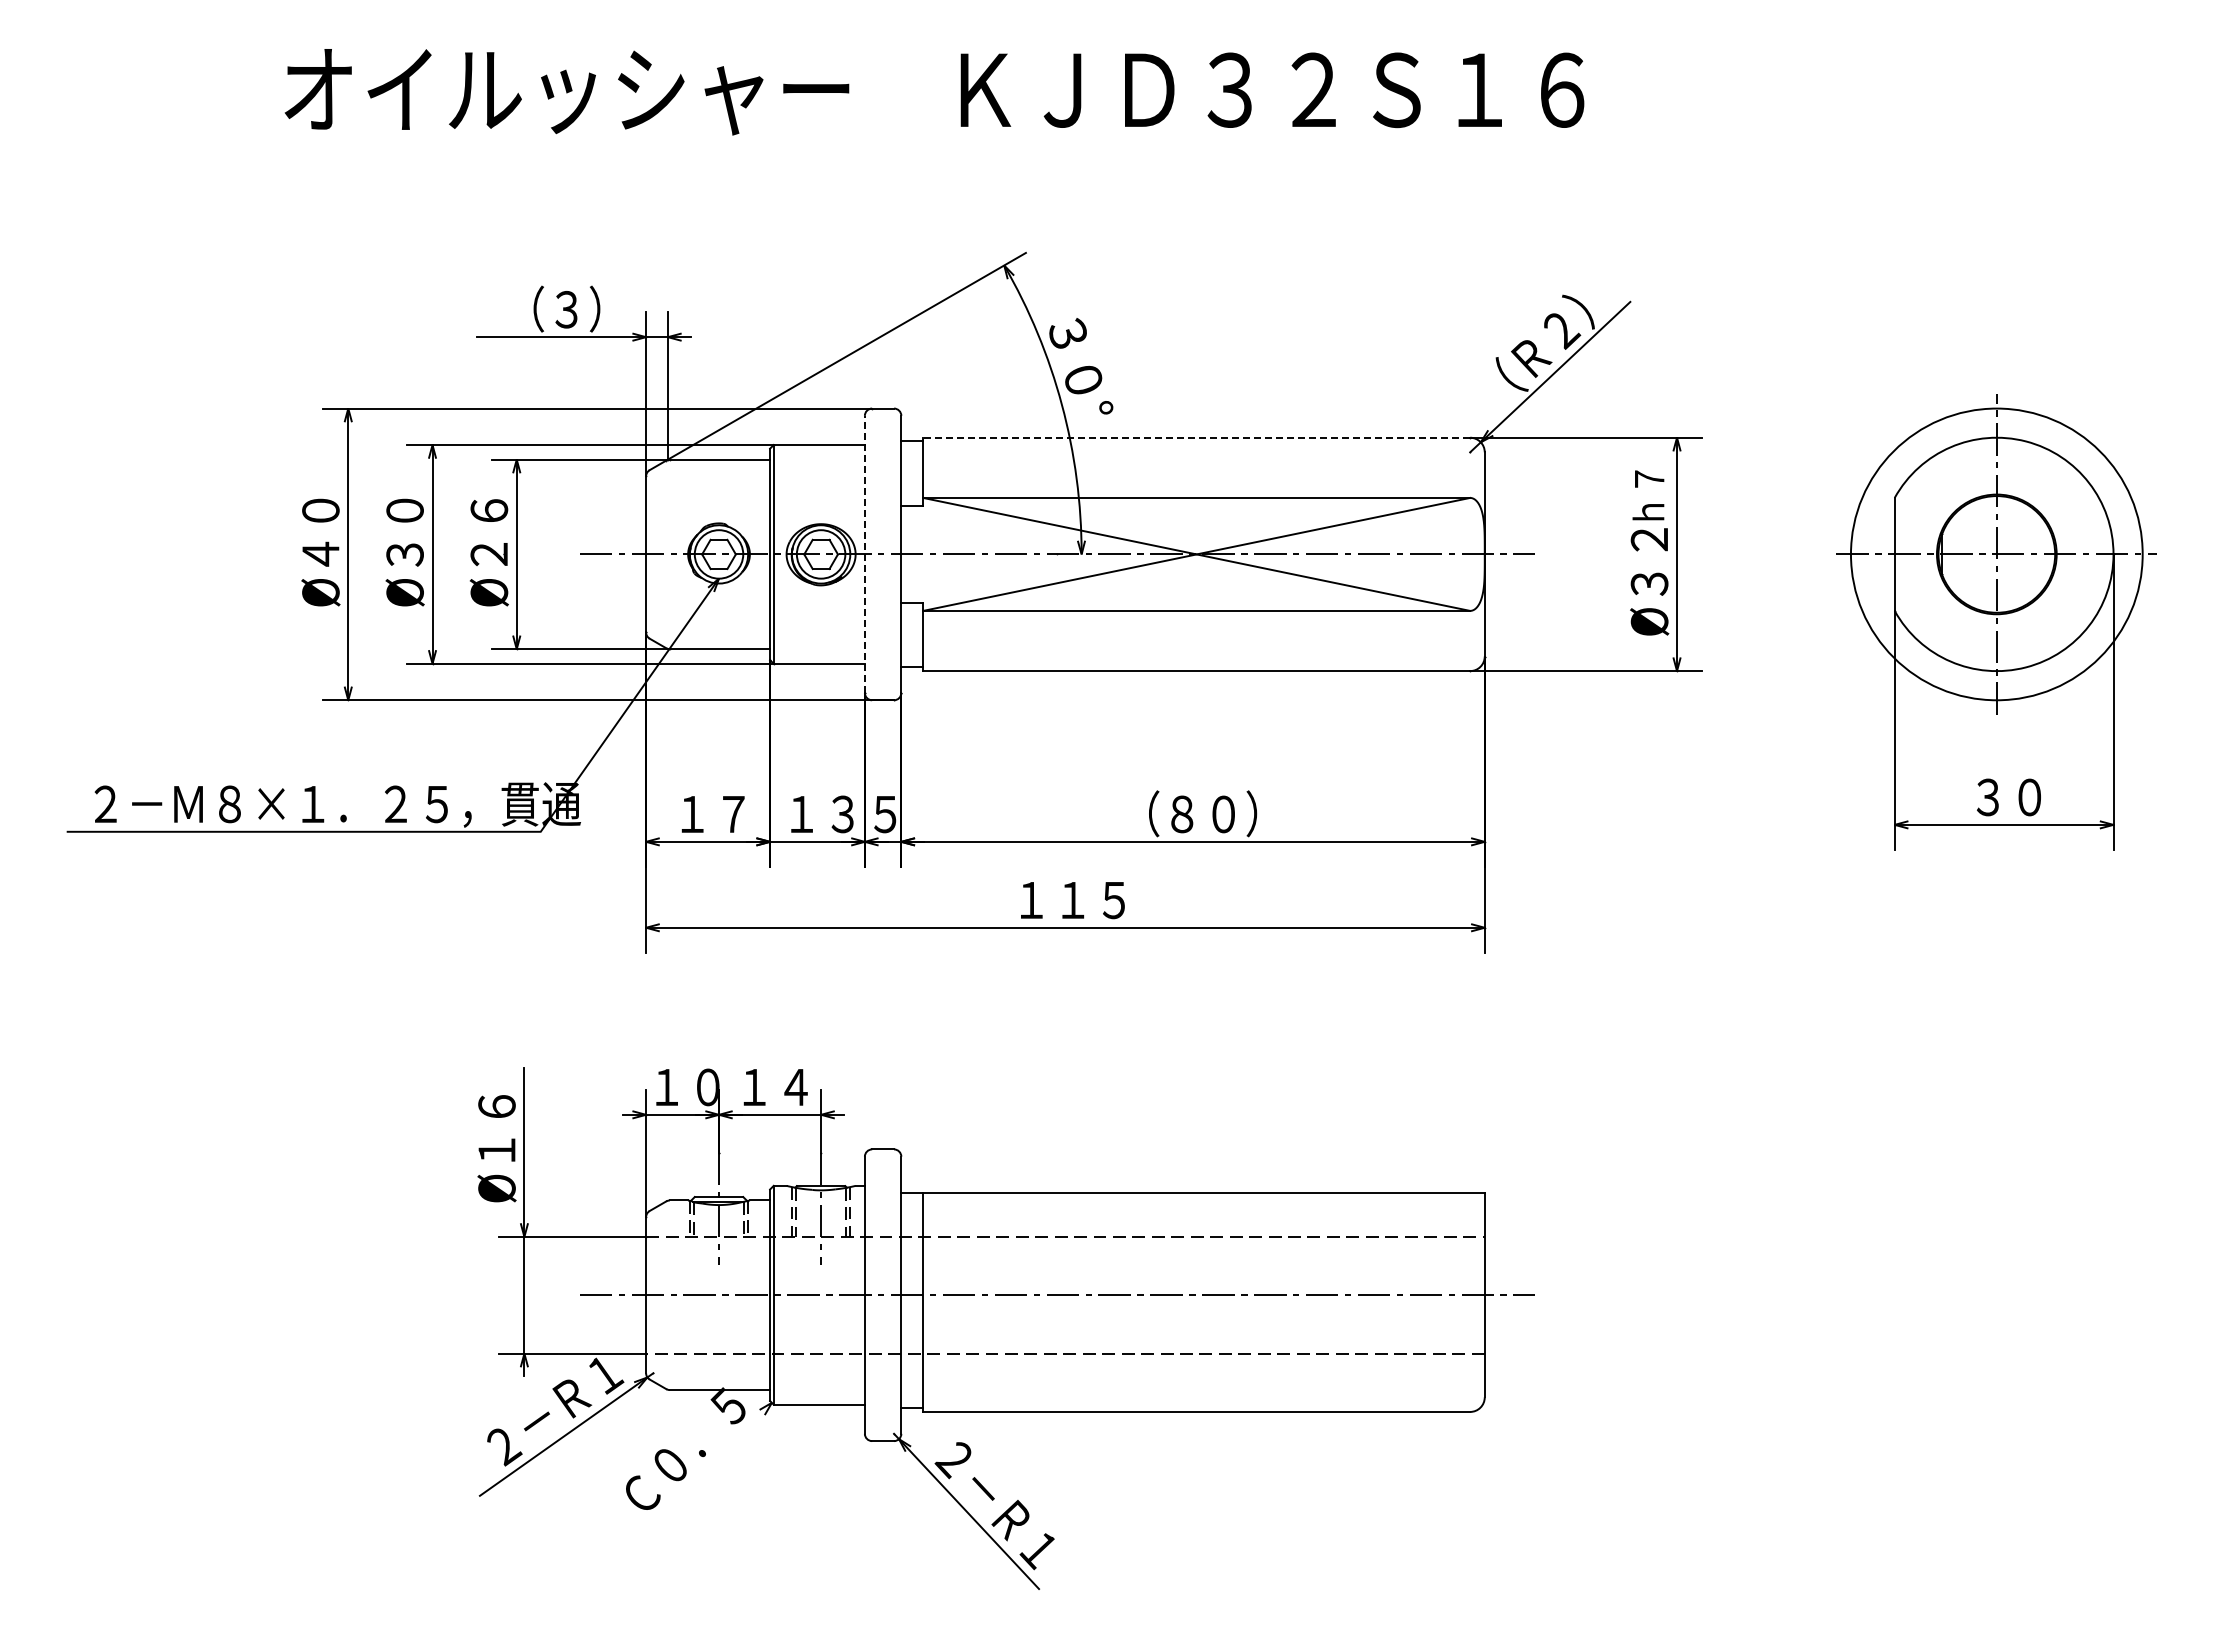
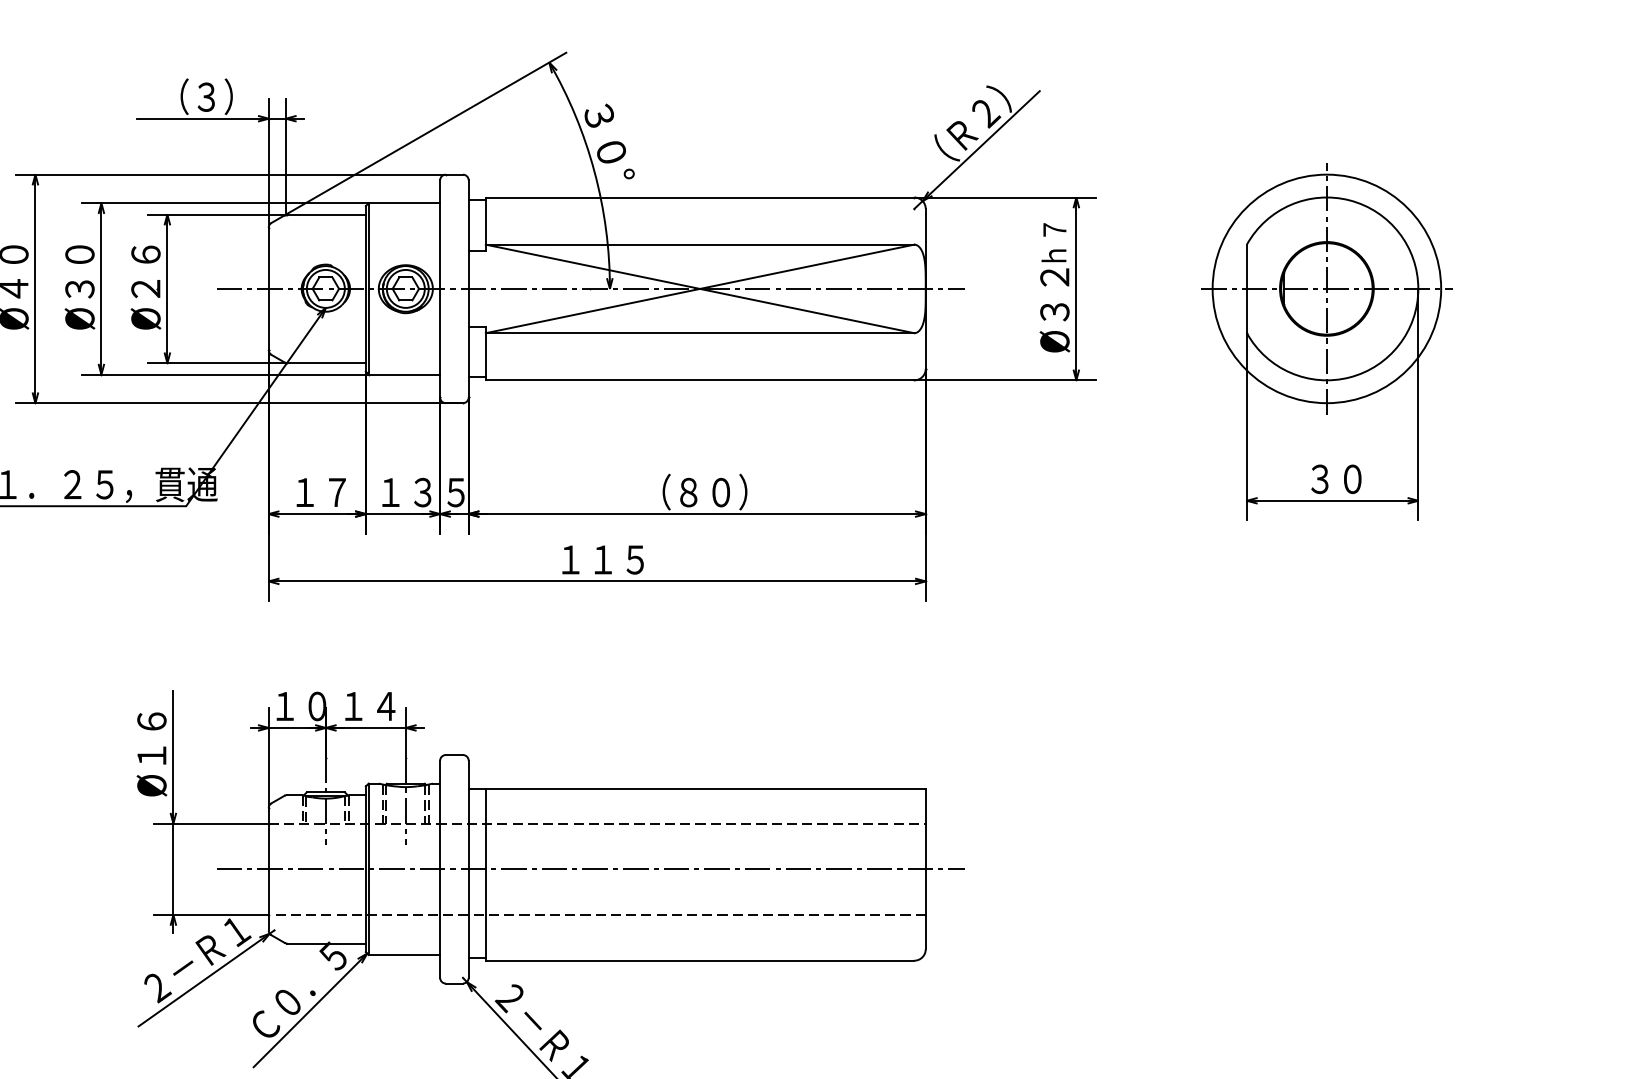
line: (1196, 437) -> (699, 197), dashed -> solid
line: (864, 554) -> (439, 288), dashed -> solid
line: (698, 1474) -> (309, 1009), added

